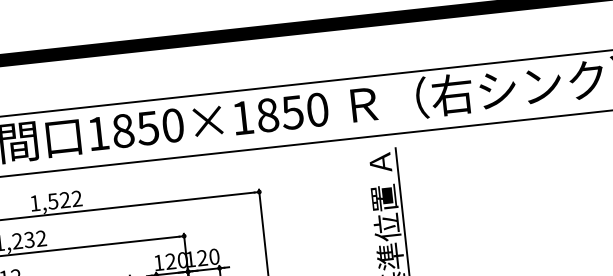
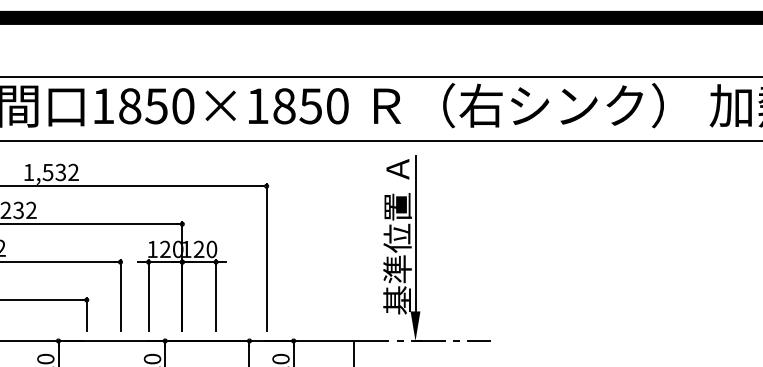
text: (64, 200) -> (60, 172), 1,522 -> 1,532

